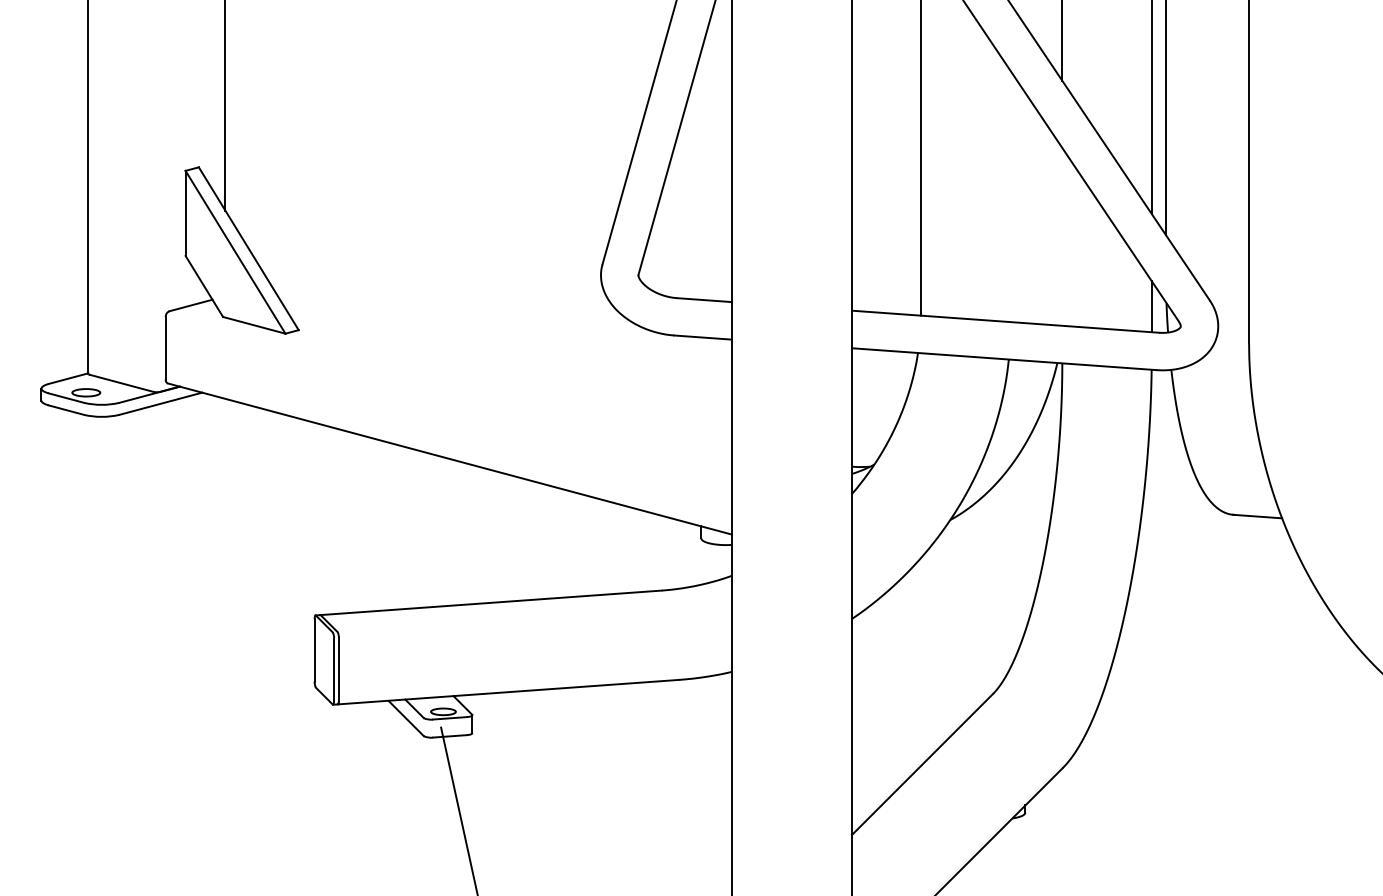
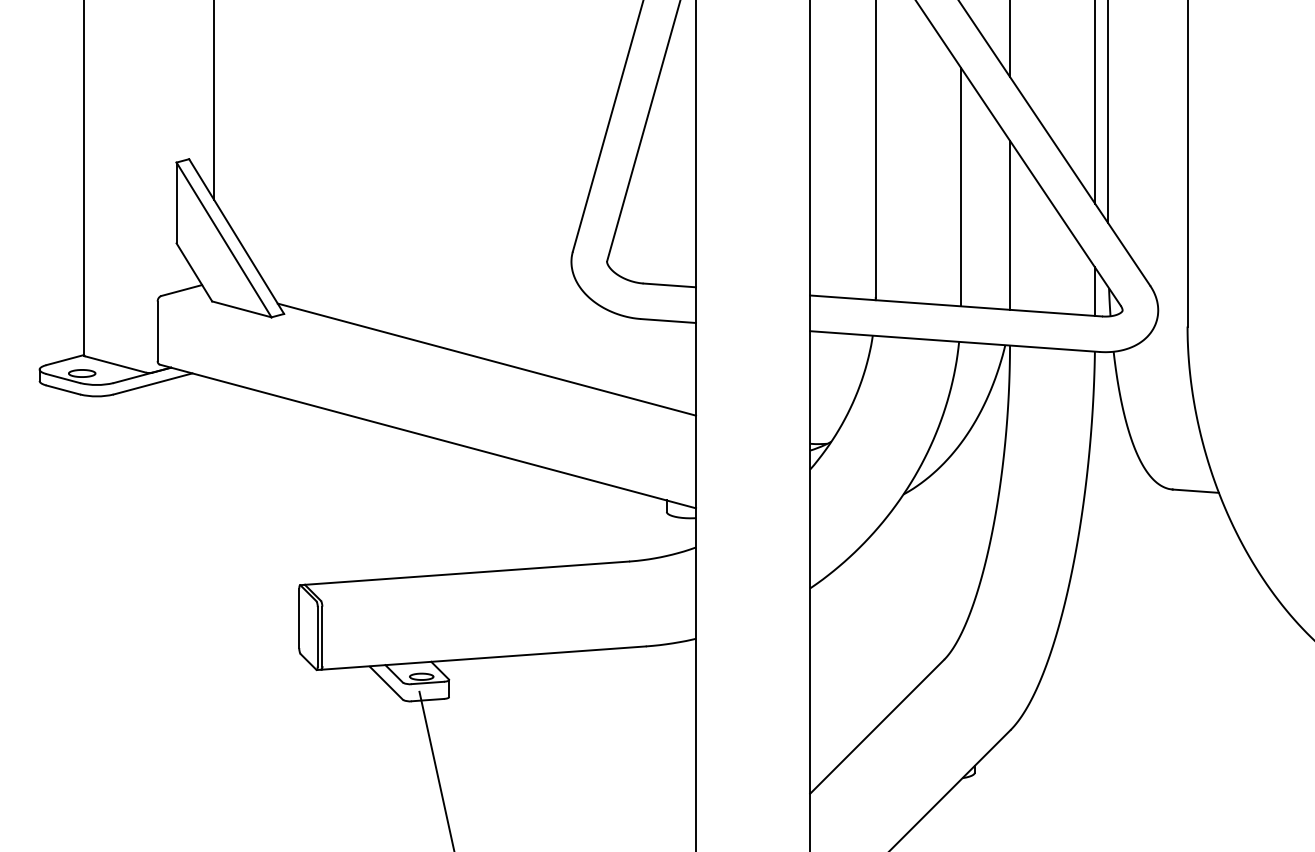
line: (1010, 196) -> (960, 186), added
line: (1062, 236) -> (1010, 224), added
line: (512, 378) -> (487, 359), added

